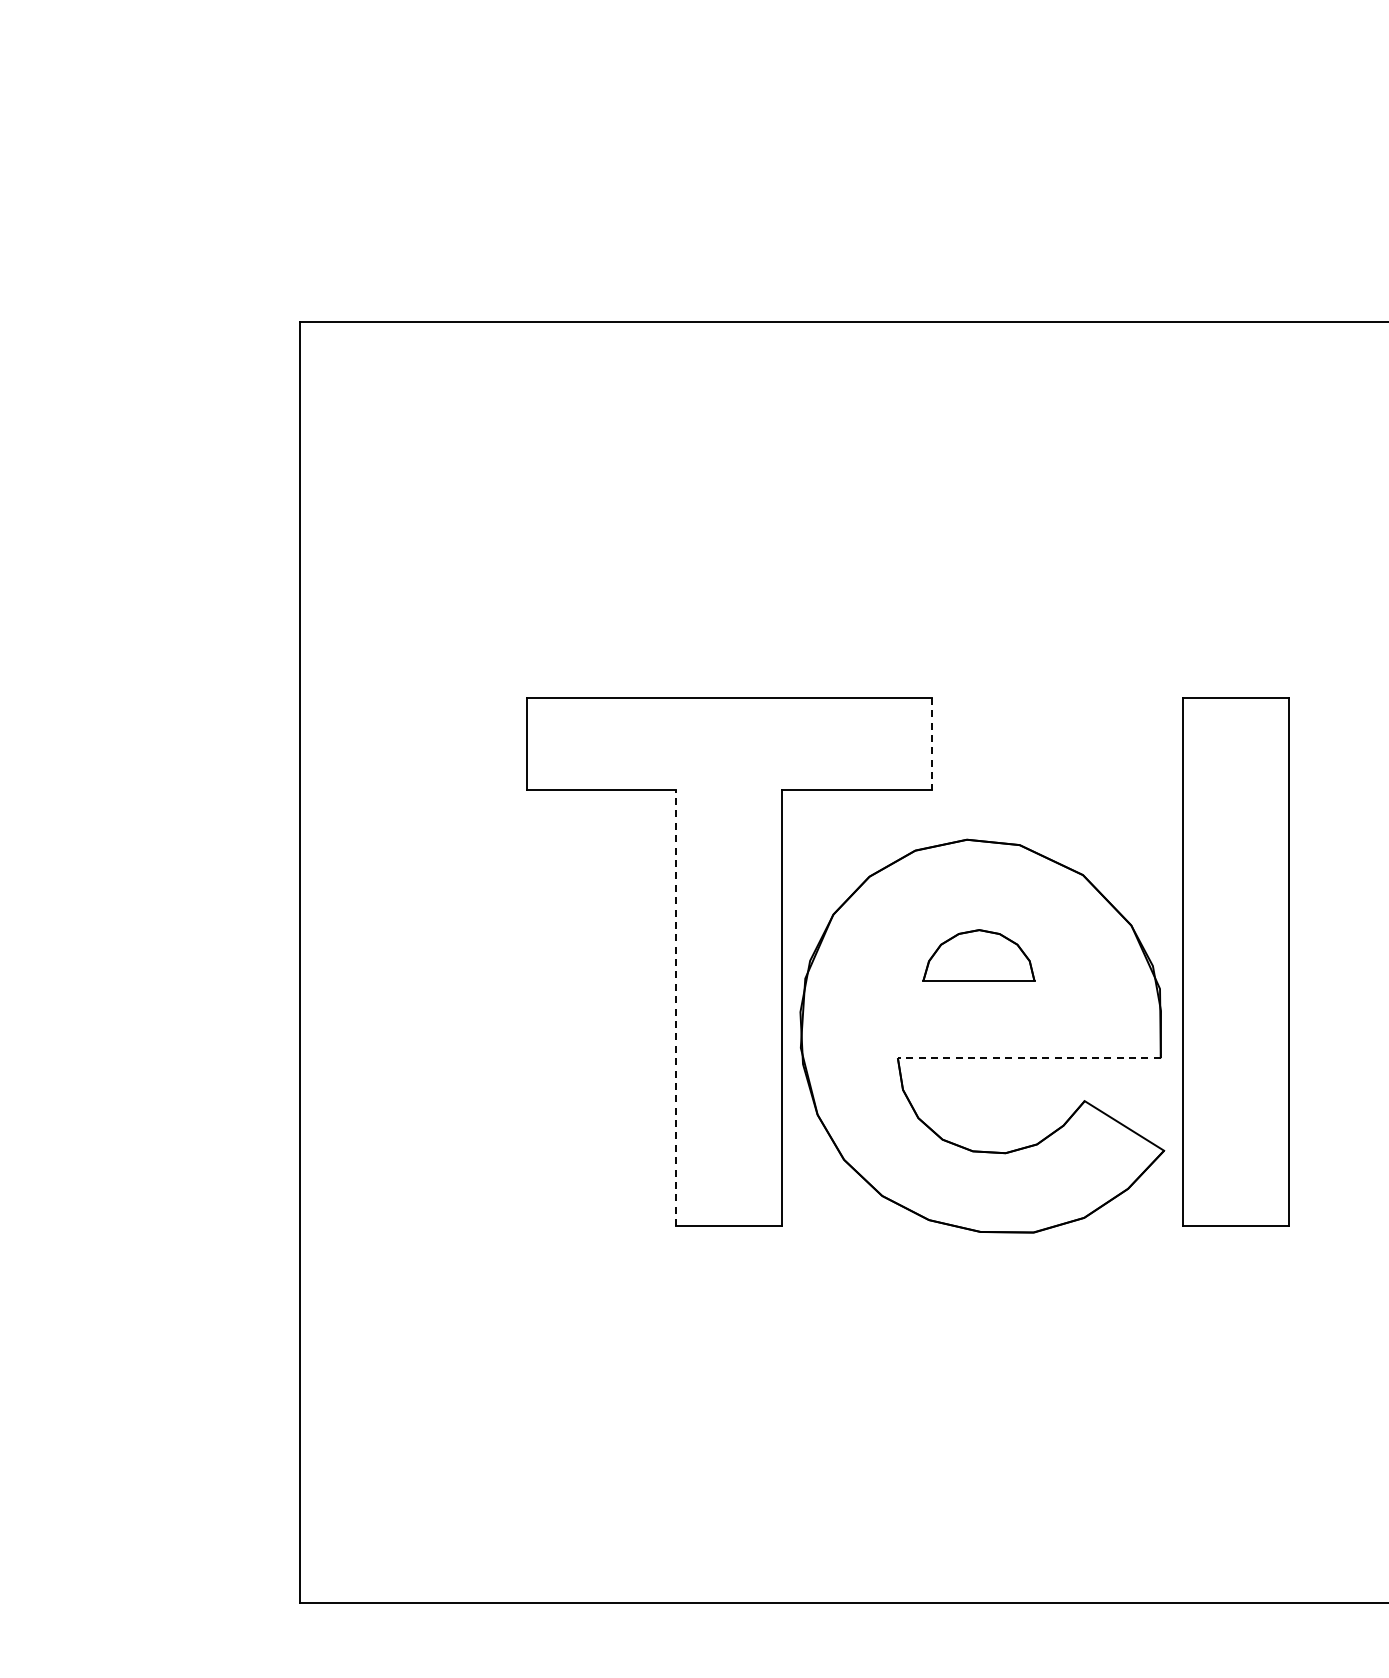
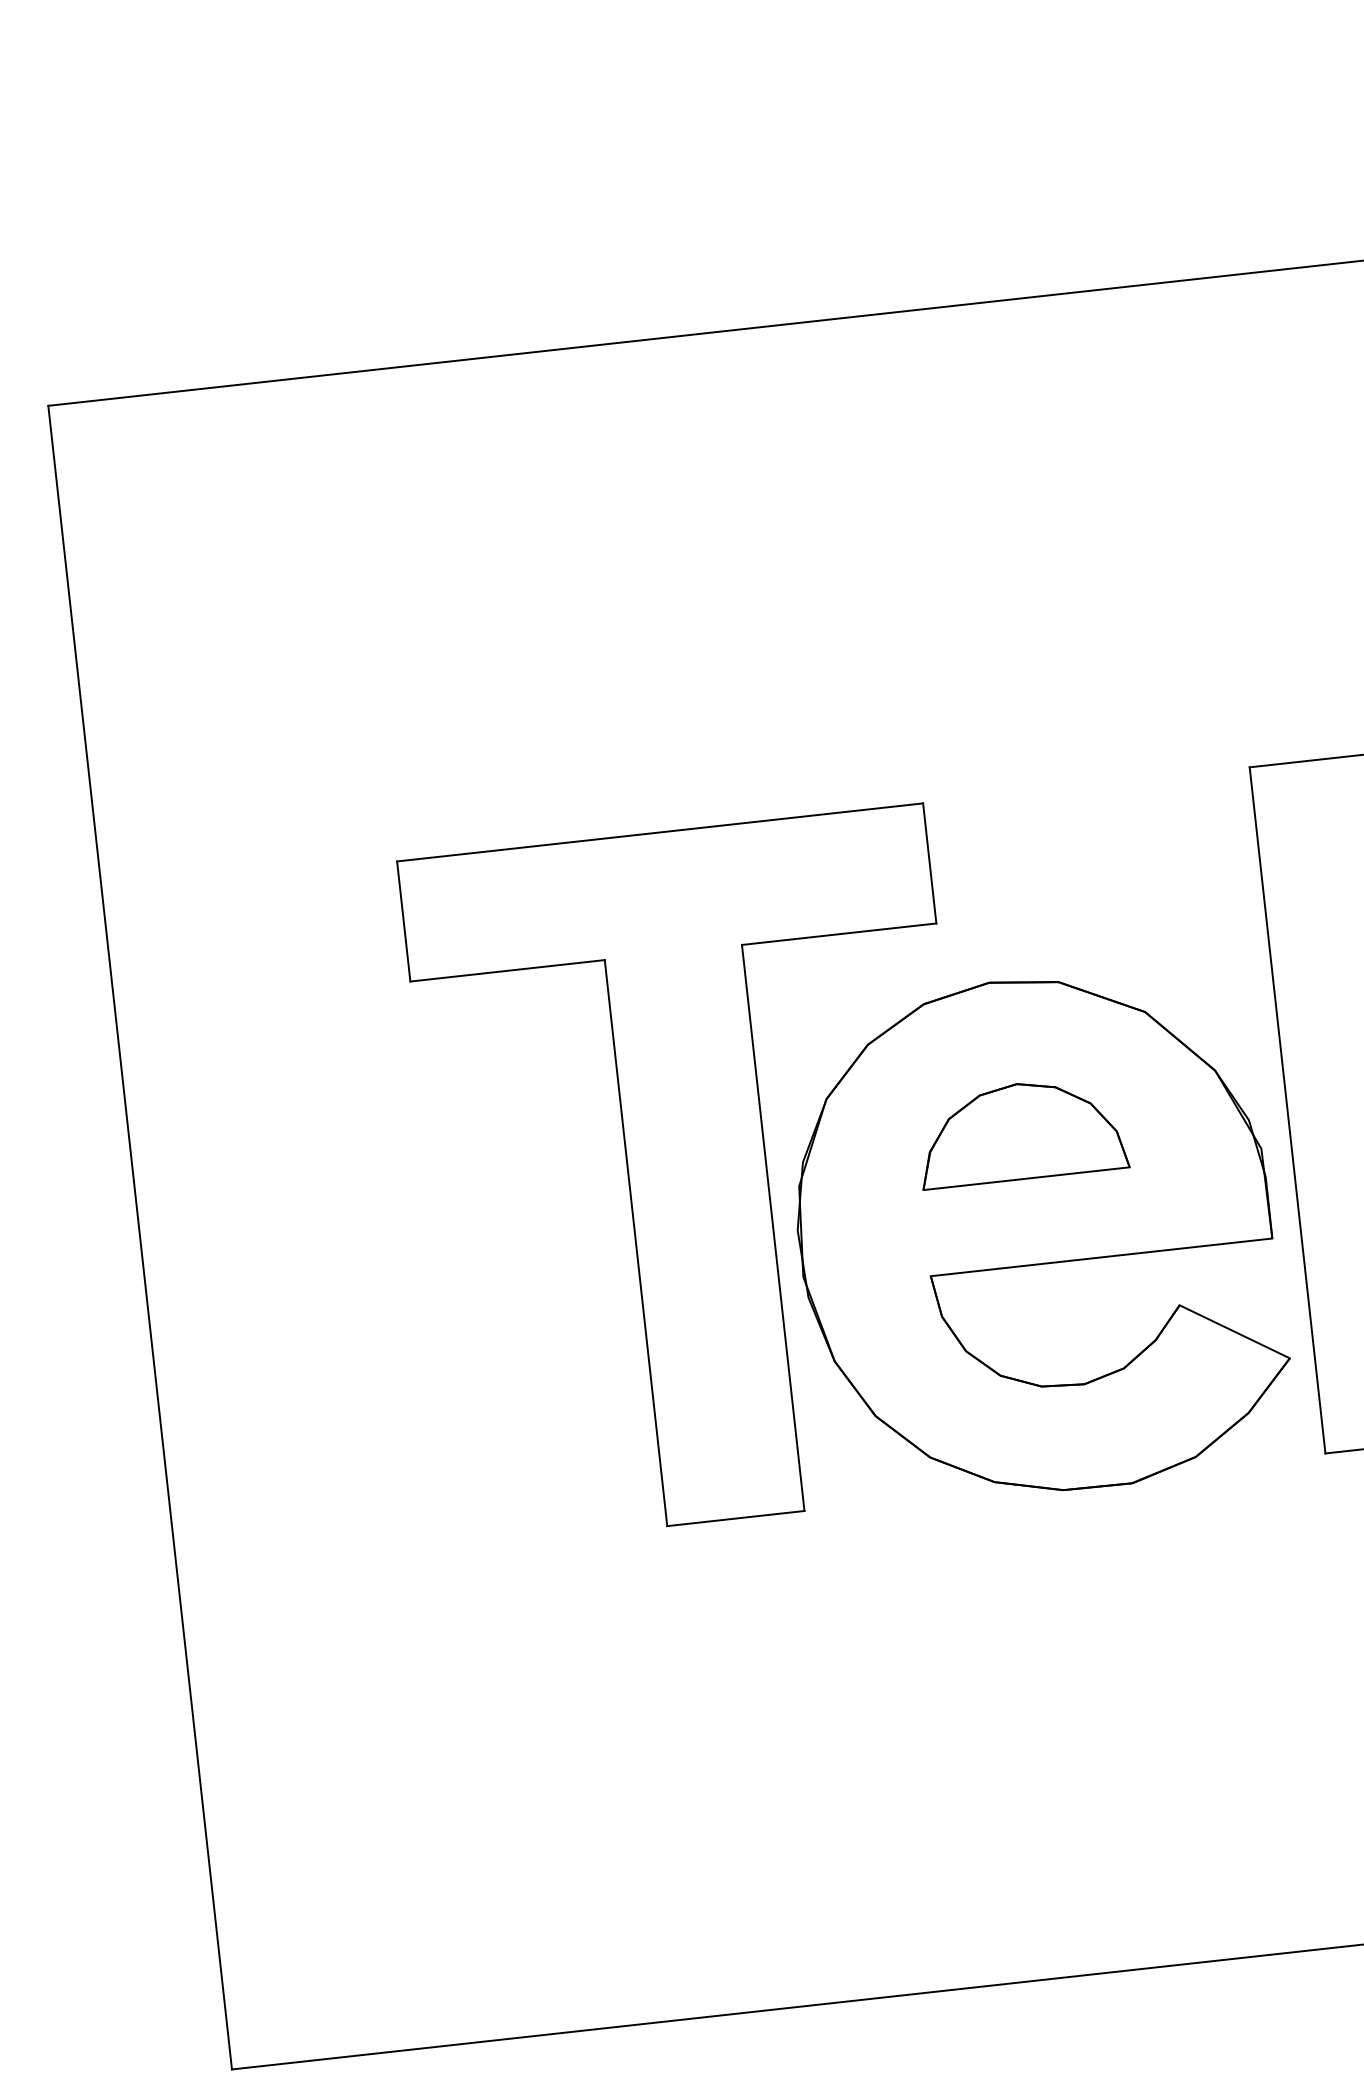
line: (931, 744) -> (929, 864), dashed -> solid
part: (978, 955) -> (1020, 1131), size x1.43
line: (676, 1008) -> (636, 1243), dashed -> solid
line: (1028, 1058) -> (1100, 1257), dashed -> solid

